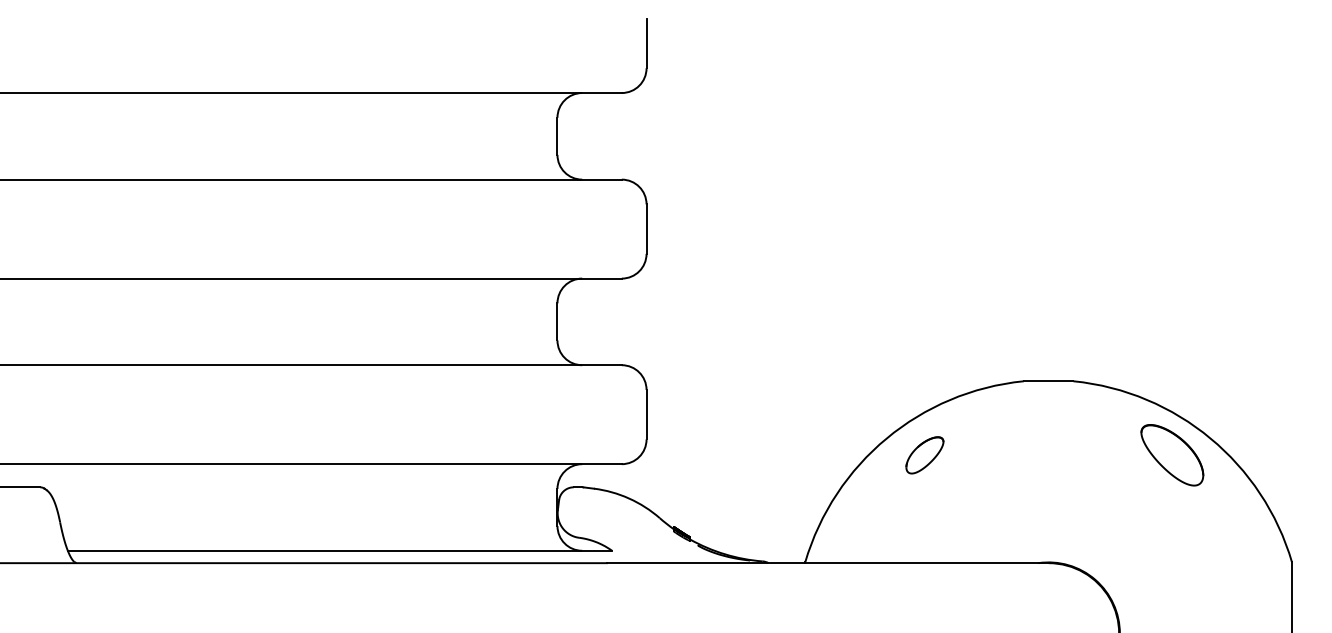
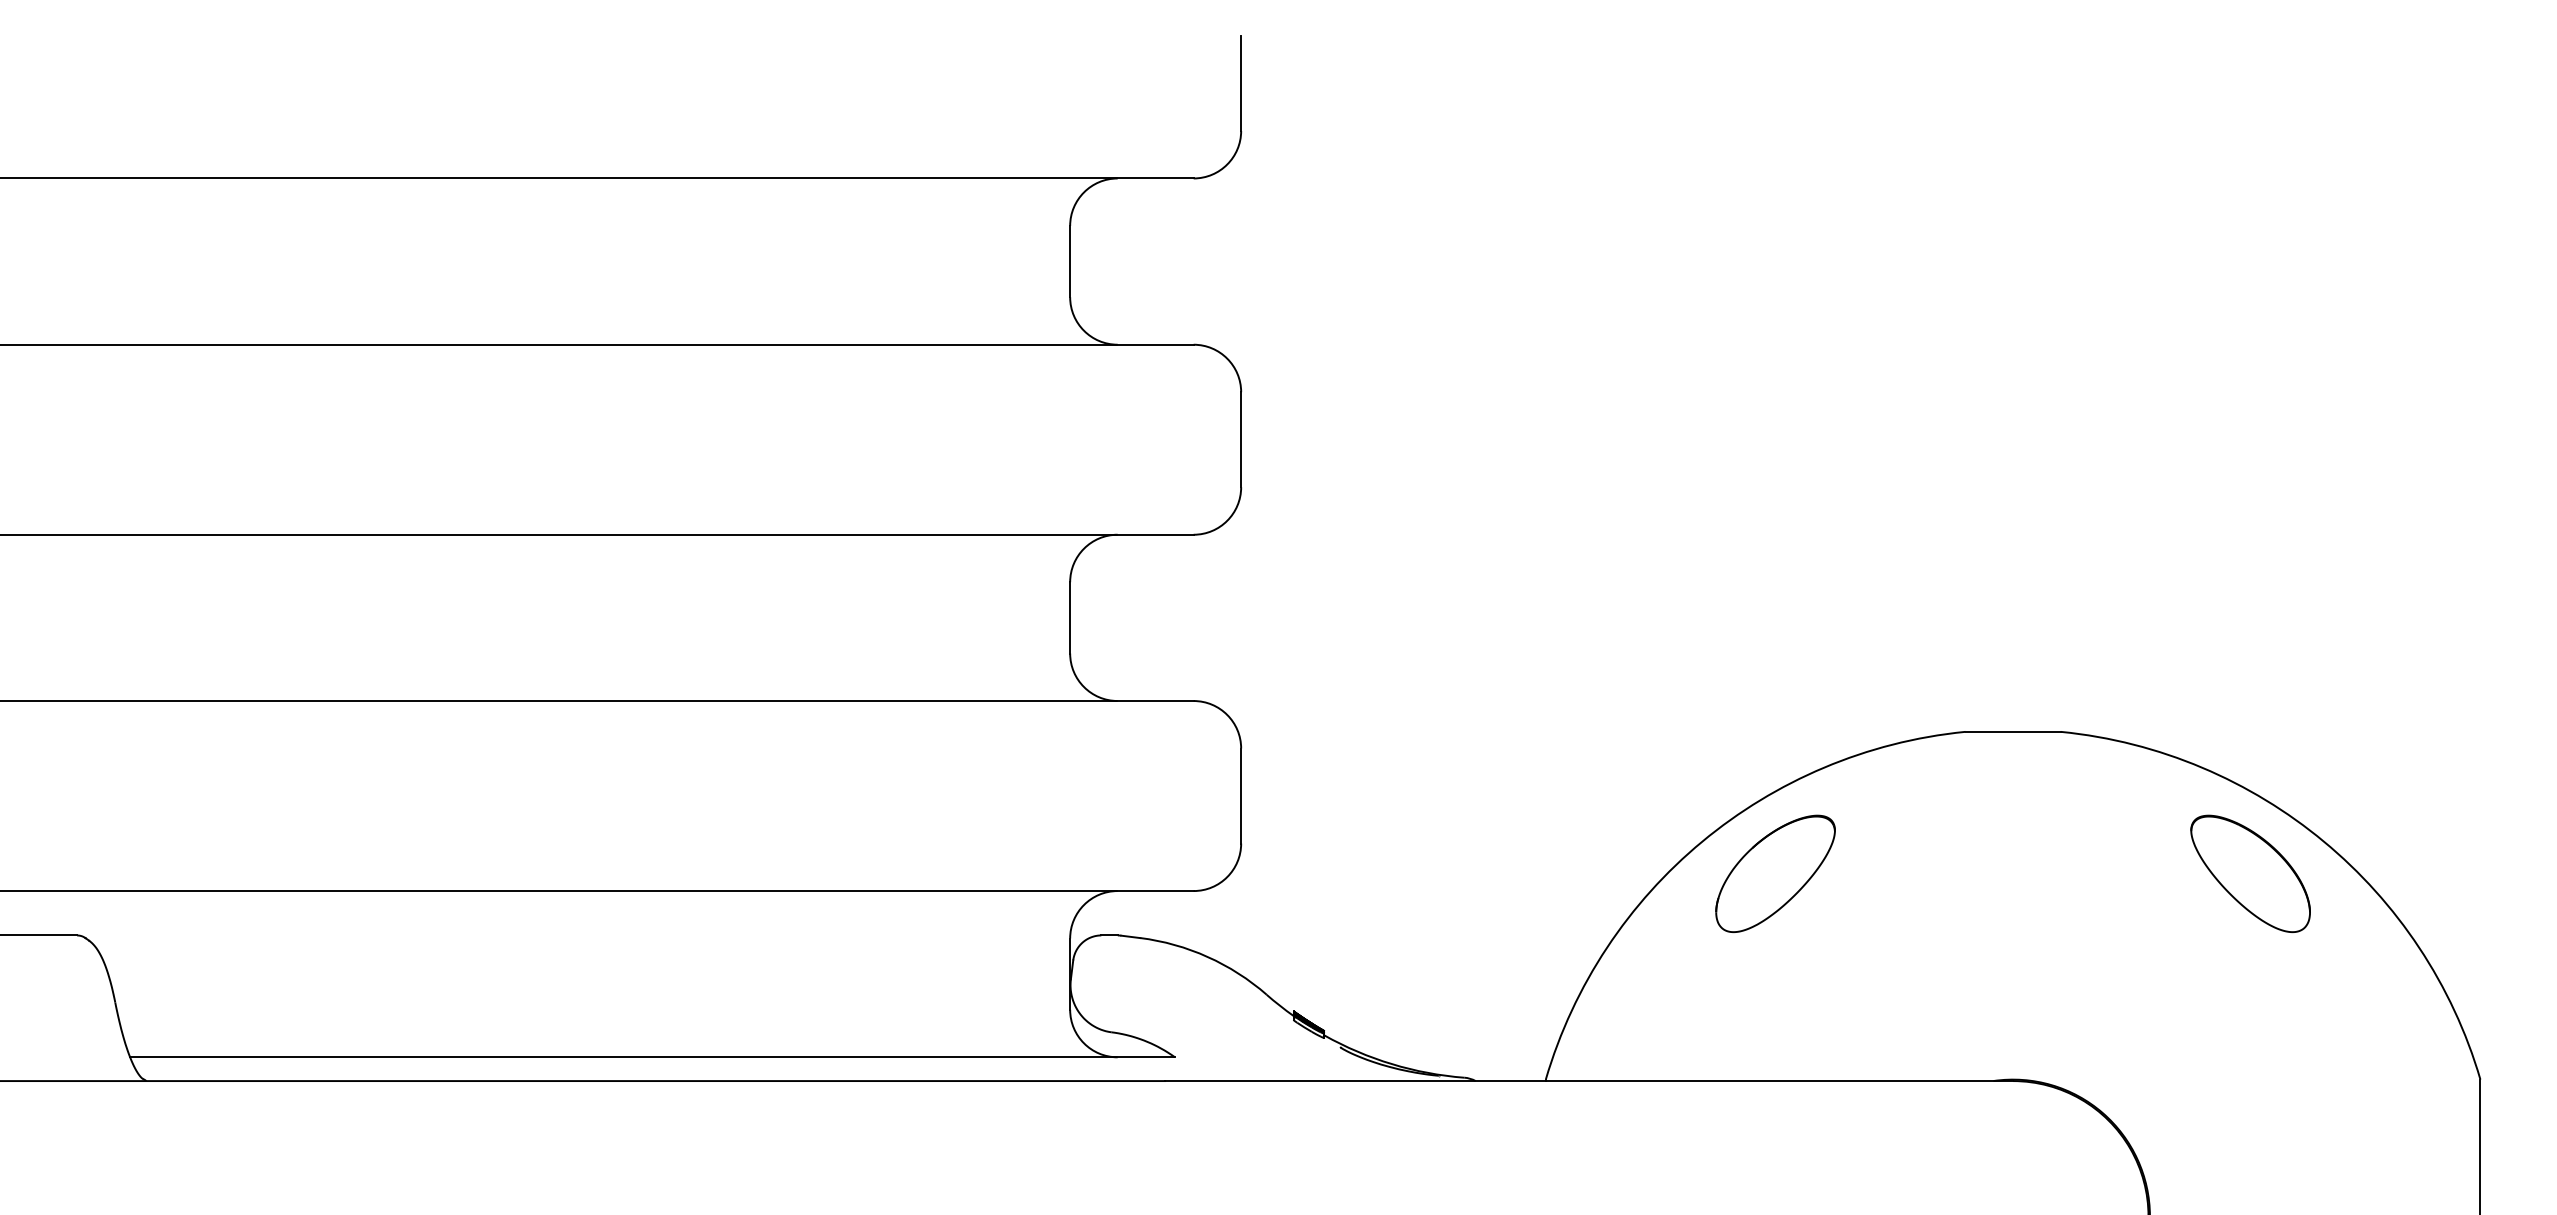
part: (924, 455) -> (1774, 874), size x1.67

